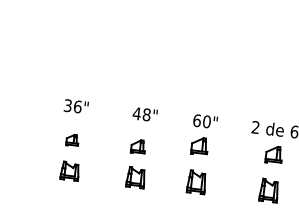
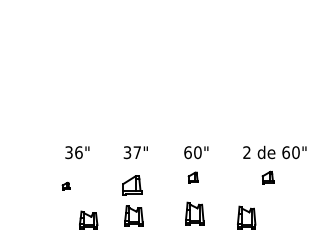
text: (76, 106) -> (77, 152), moved
text: (142, 114) -> (132, 152), 48" -> 37"
part: (71, 139) -> (65, 185), size x0.6
part: (137, 145) -> (131, 184), size x1.4
part: (199, 146) -> (193, 177), size x0.6
part: (273, 154) -> (267, 177), size x0.7
part: (70, 170) -> (88, 219), moved
part: (269, 190) -> (246, 217), moved

